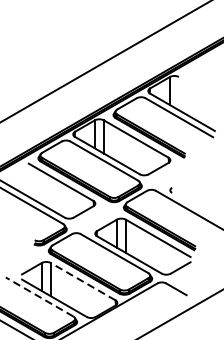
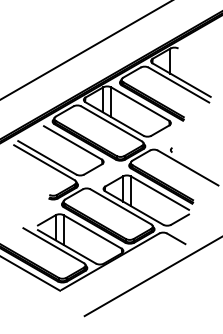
line: (82, 281) -> (92, 231), dashed -> solid
line: (39, 296) -> (53, 245), dashed -> solid

